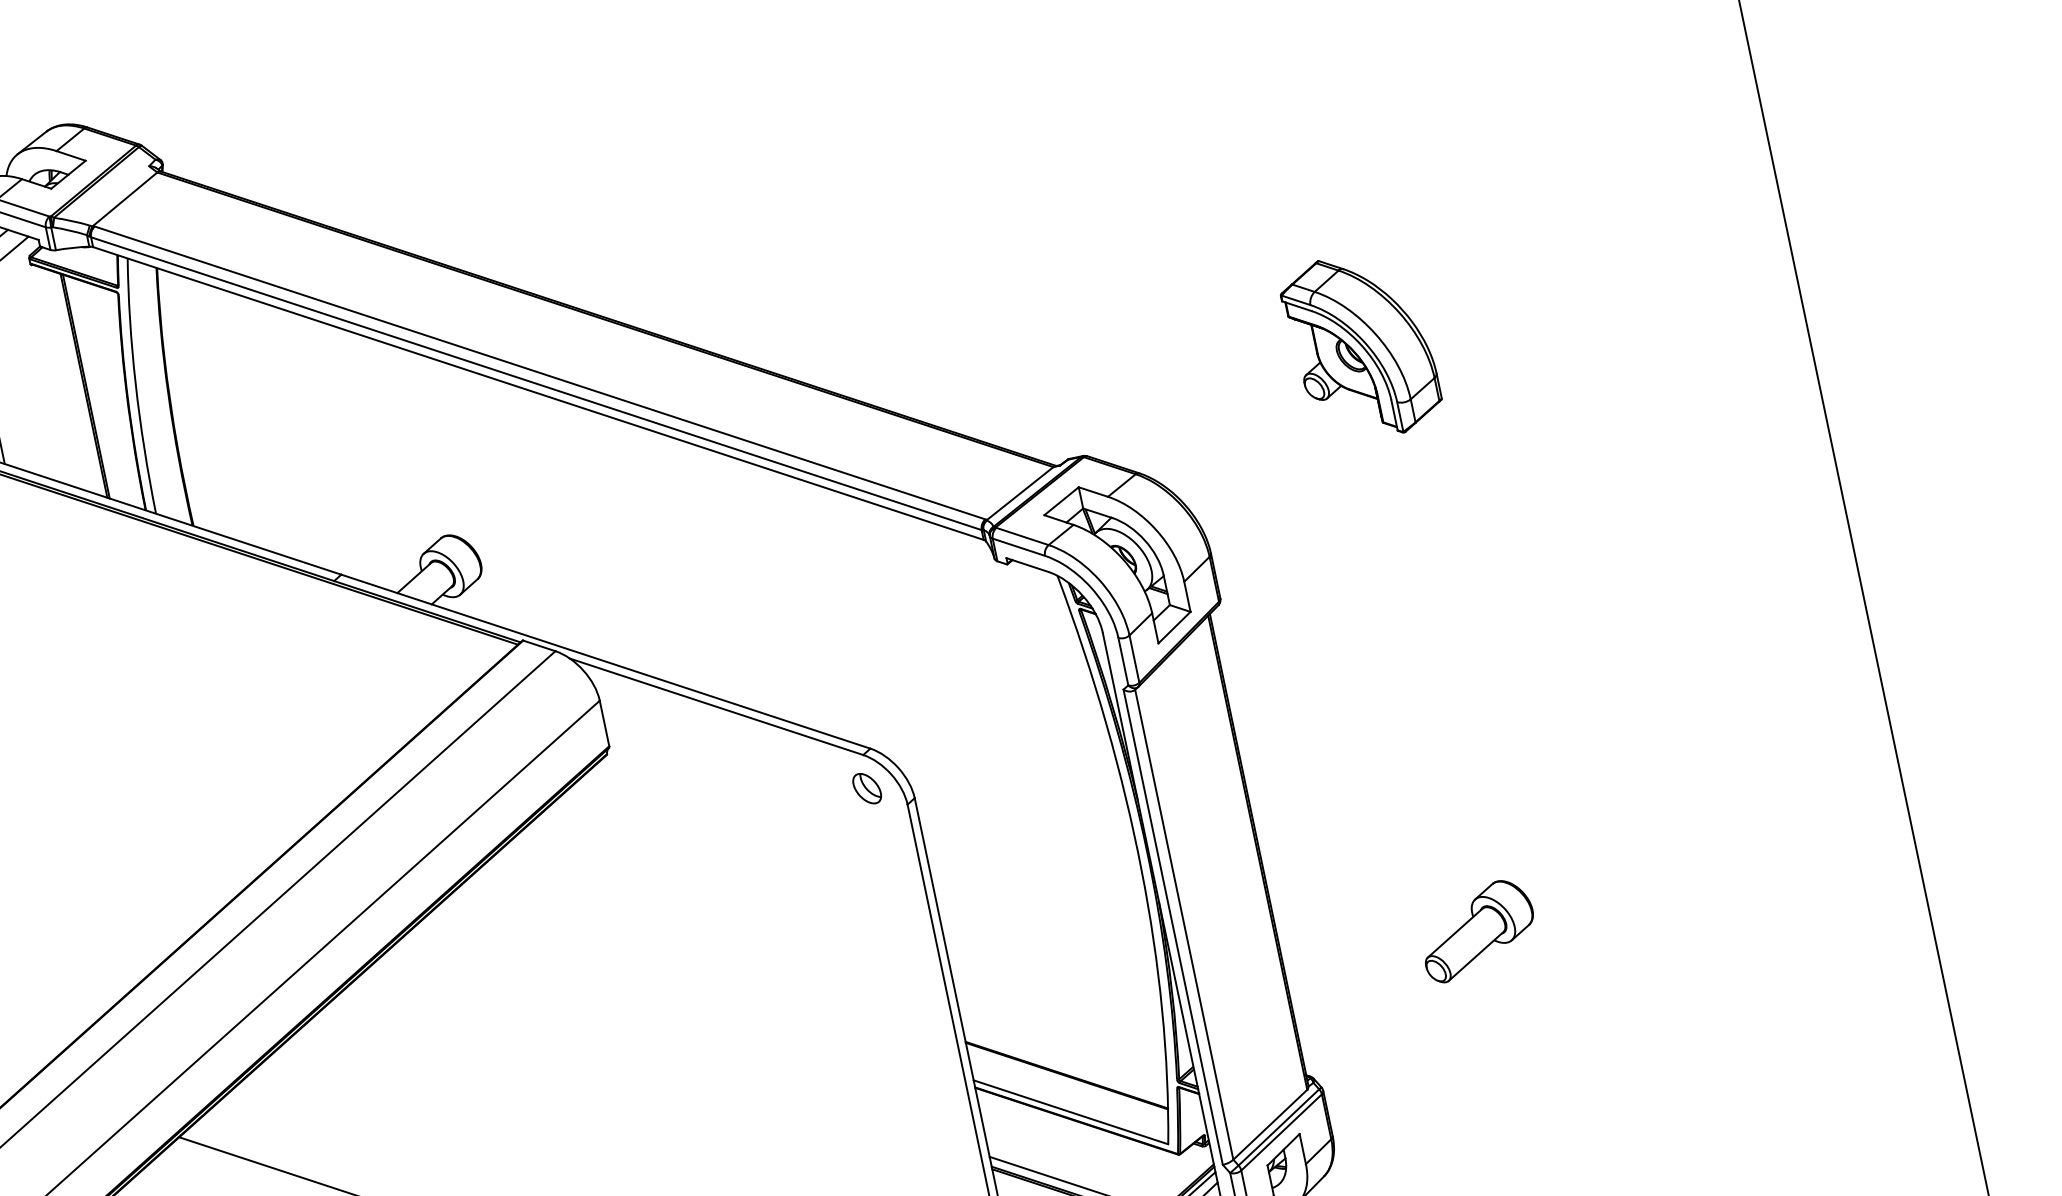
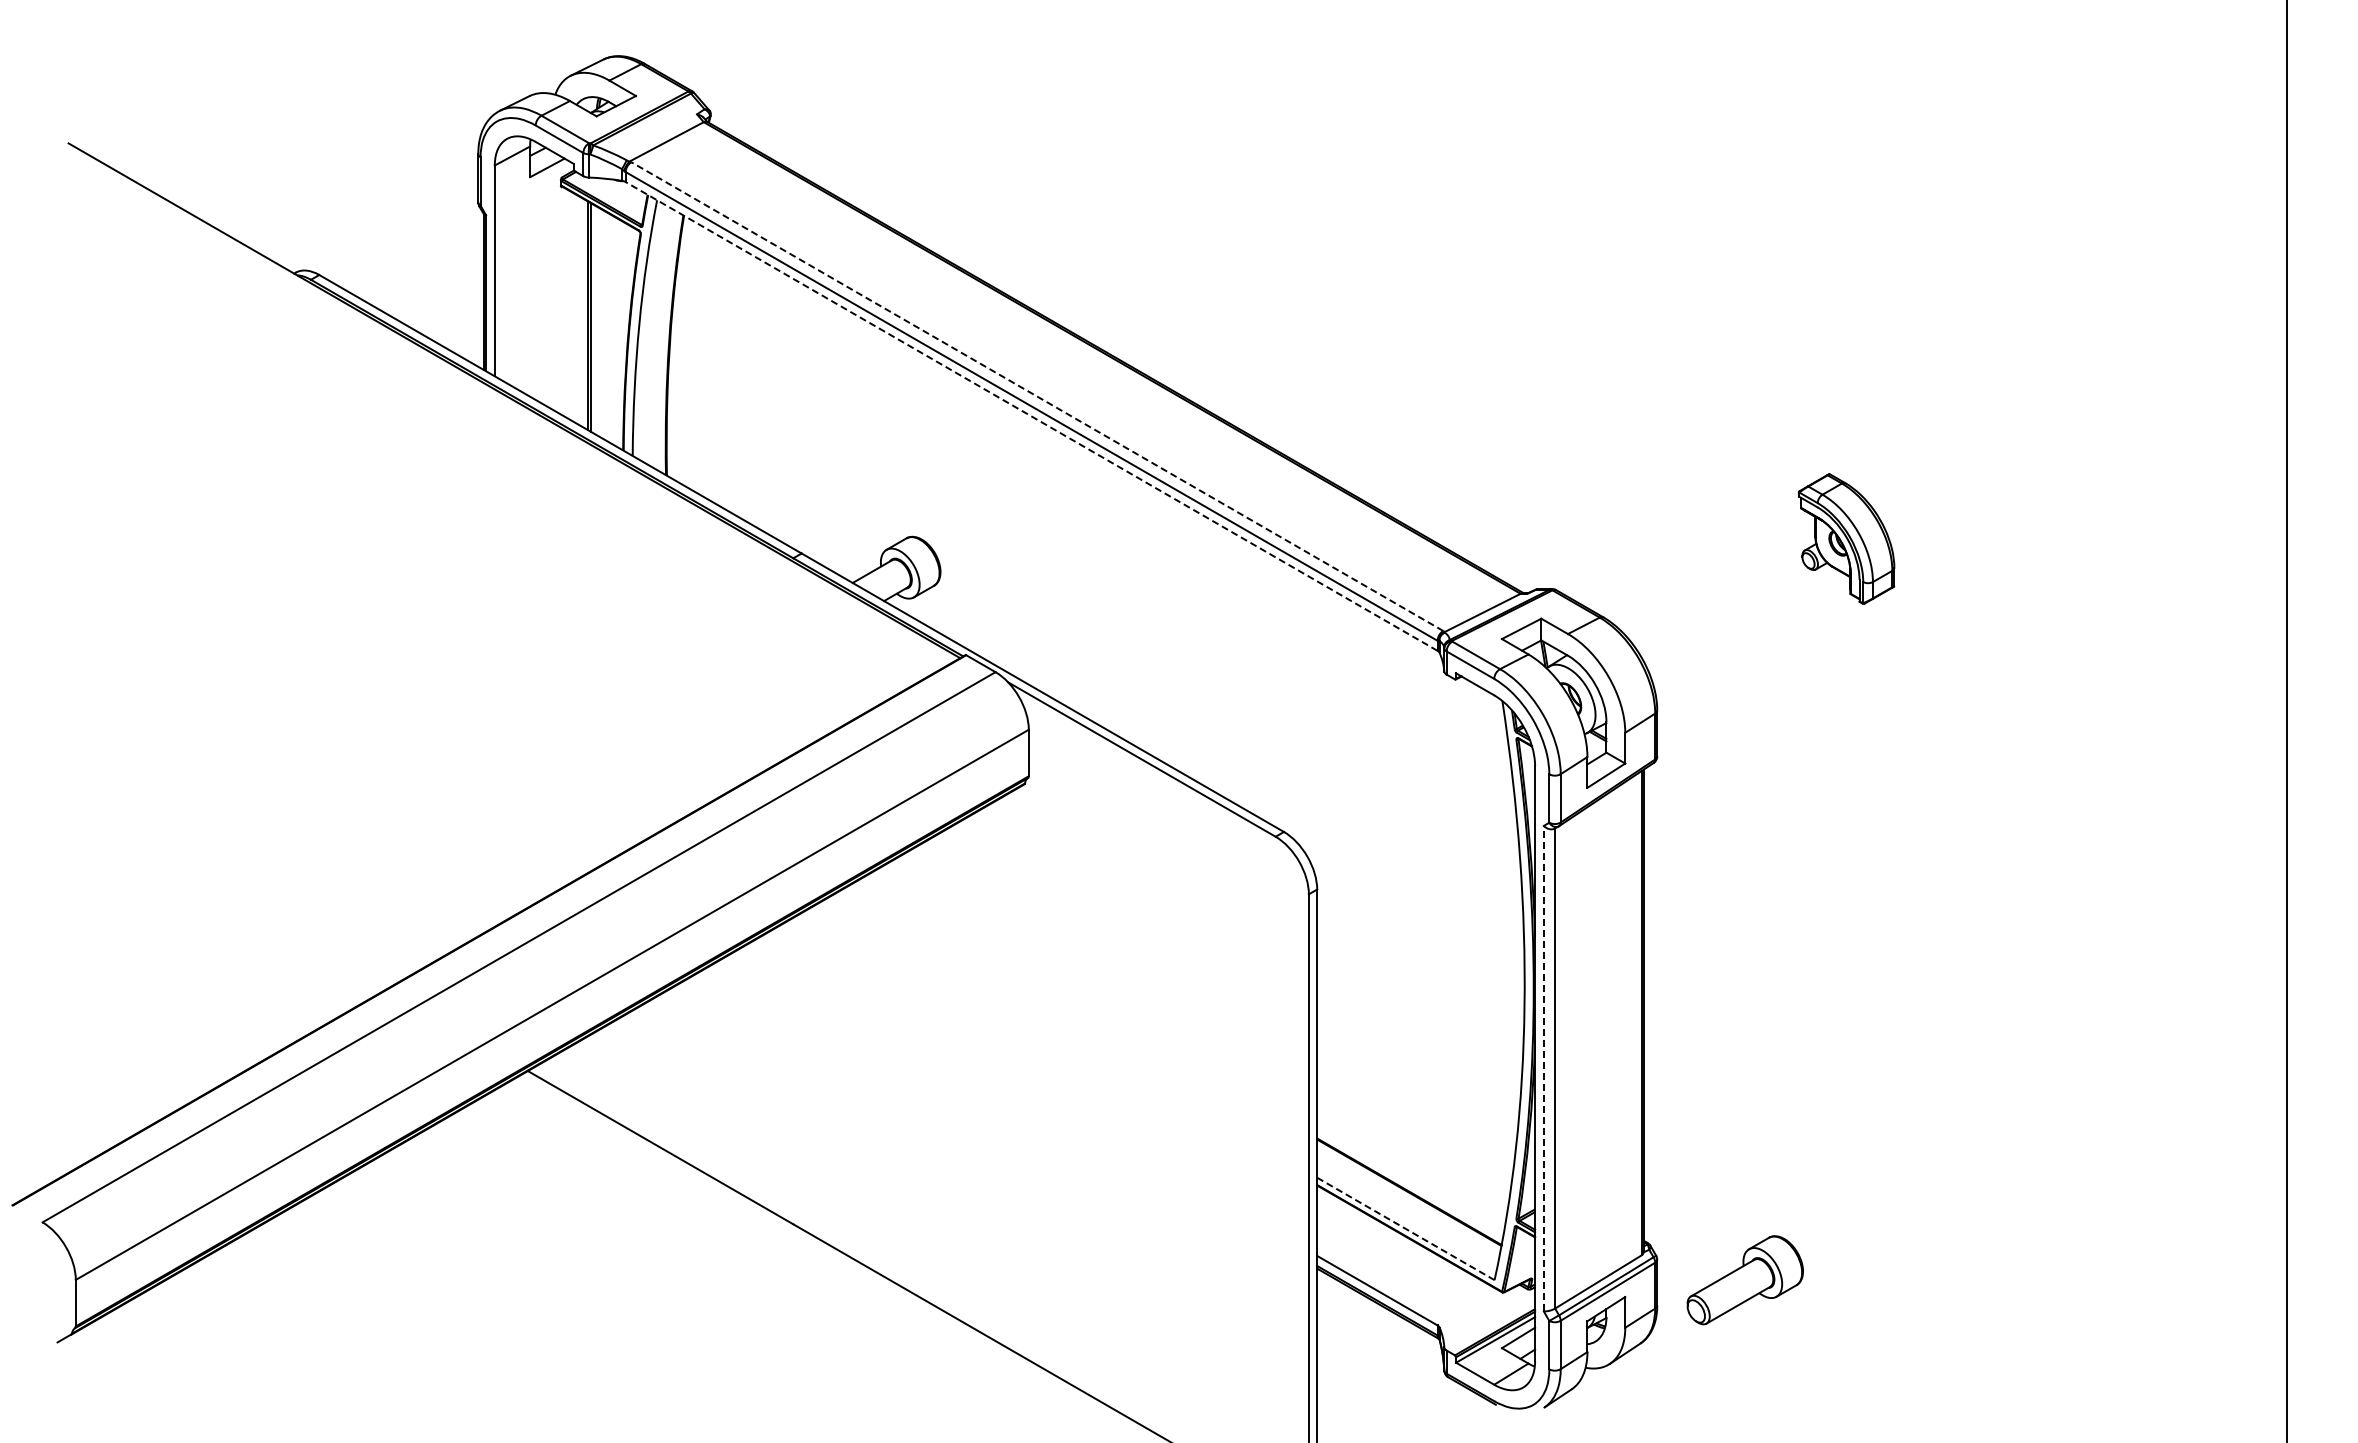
part: (1361, 346) -> (1846, 538), size x0.7
line: (540, 372) -> (1037, 396), solid -> dashed
line: (538, 393) -> (1031, 416), solid -> dashed
part: (867, 788) -> (1272, 870), removed
line: (1172, 927) -> (1543, 1068), solid -> dashed
part: (1477, 930) -> (1744, 1280), moved
line: (1071, 1112) -> (1406, 1229), solid -> dashed

